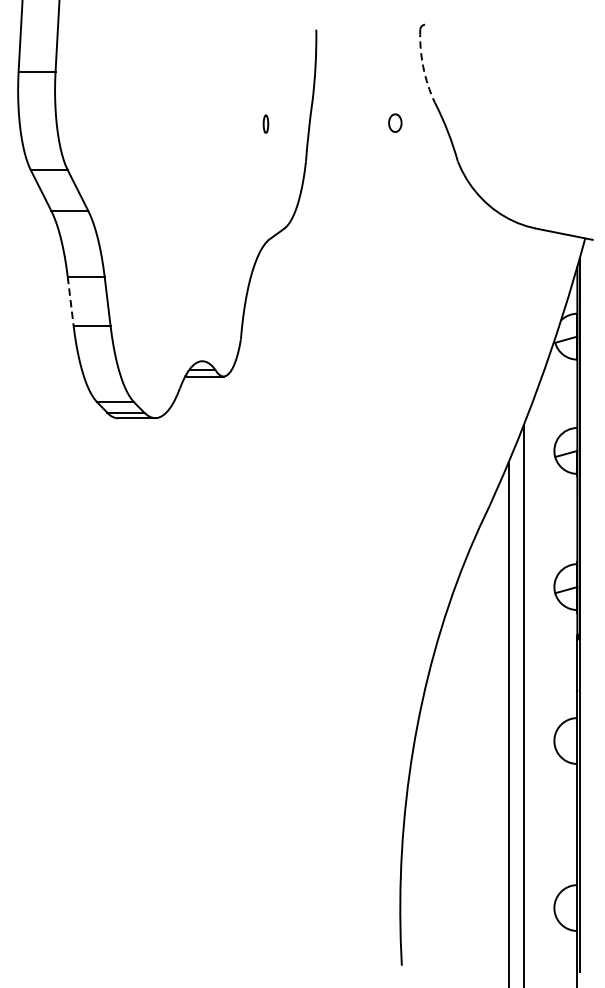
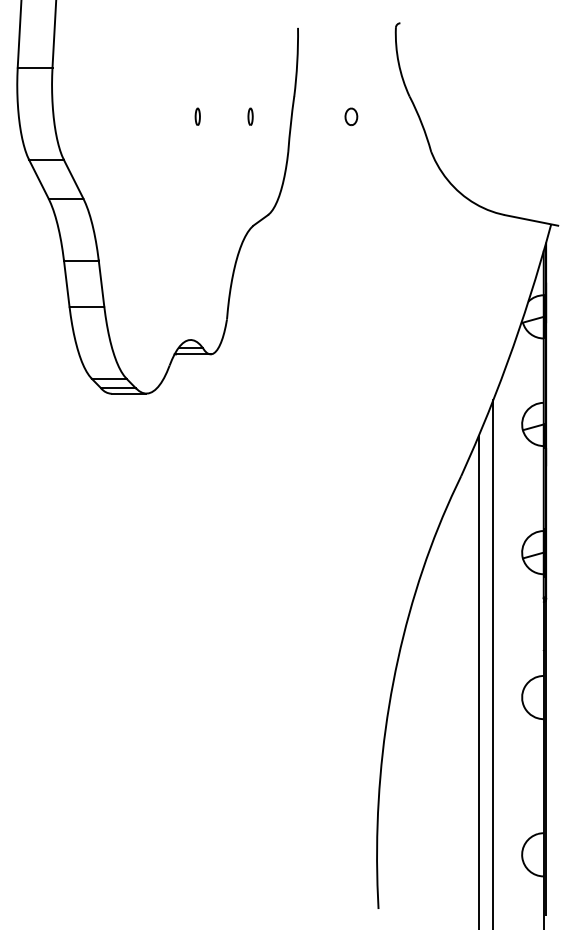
arc: (423, 67) -> (398, 63), dashed -> solid
part: (395, 122) -> (351, 116), moved
part: (209, 123) -> (197, 116), added
line: (70, 302) -> (66, 284), dashed -> solid

